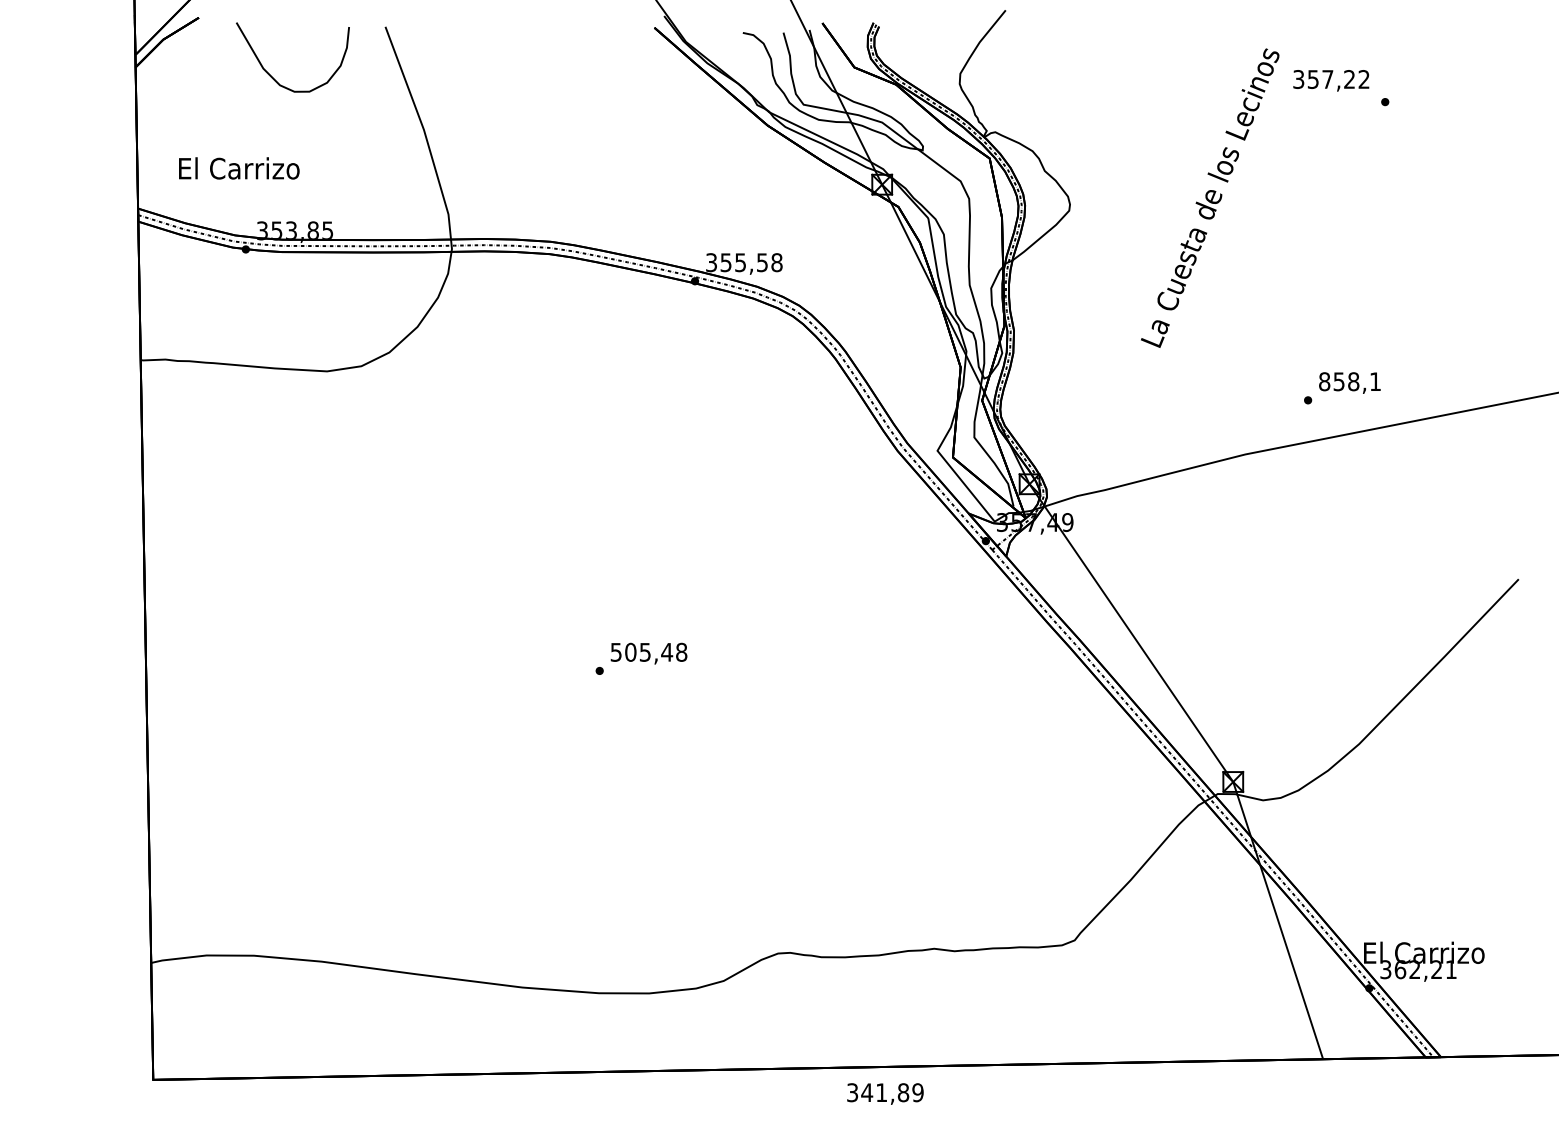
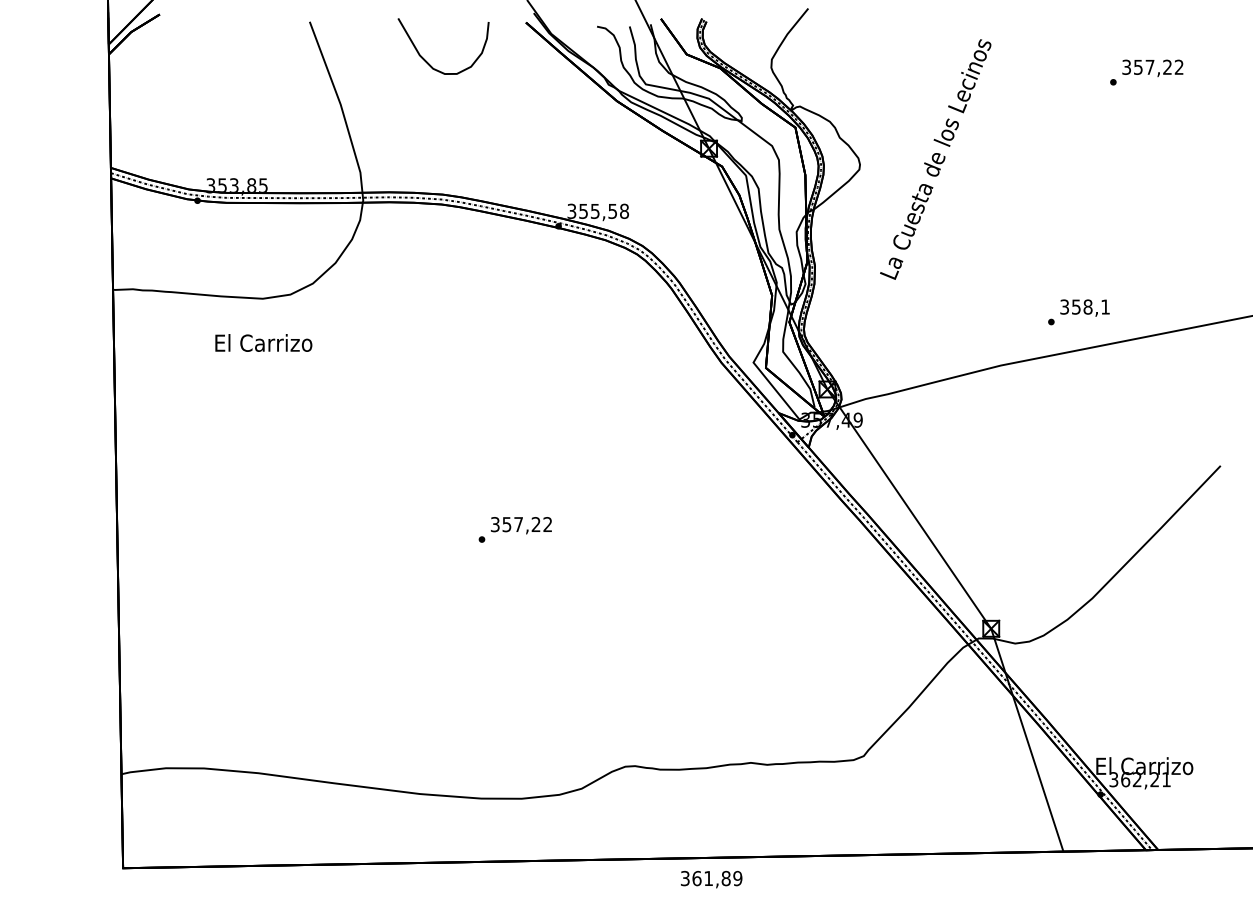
curve: (272, 76) -> (427, 61), moved
text: (1331, 80) -> (1152, 68), moved
text: (239, 168) -> (263, 343), moved
text: (1210, 197) -> (935, 158), moved
text: (1324, 381) -> (1064, 306), 858,1 -> 358,1
text: (649, 651) -> (522, 523), 505,48 -> 357,22
text: (867, 1092) -> (697, 878), 341,89 -> 361,89

